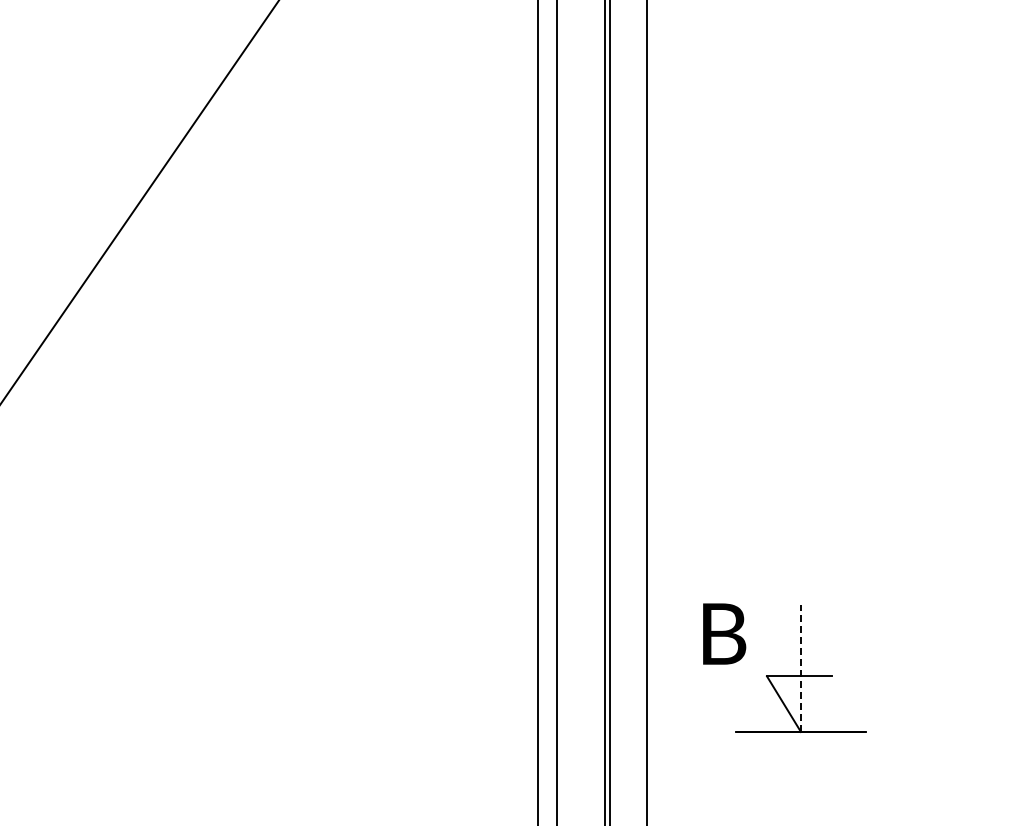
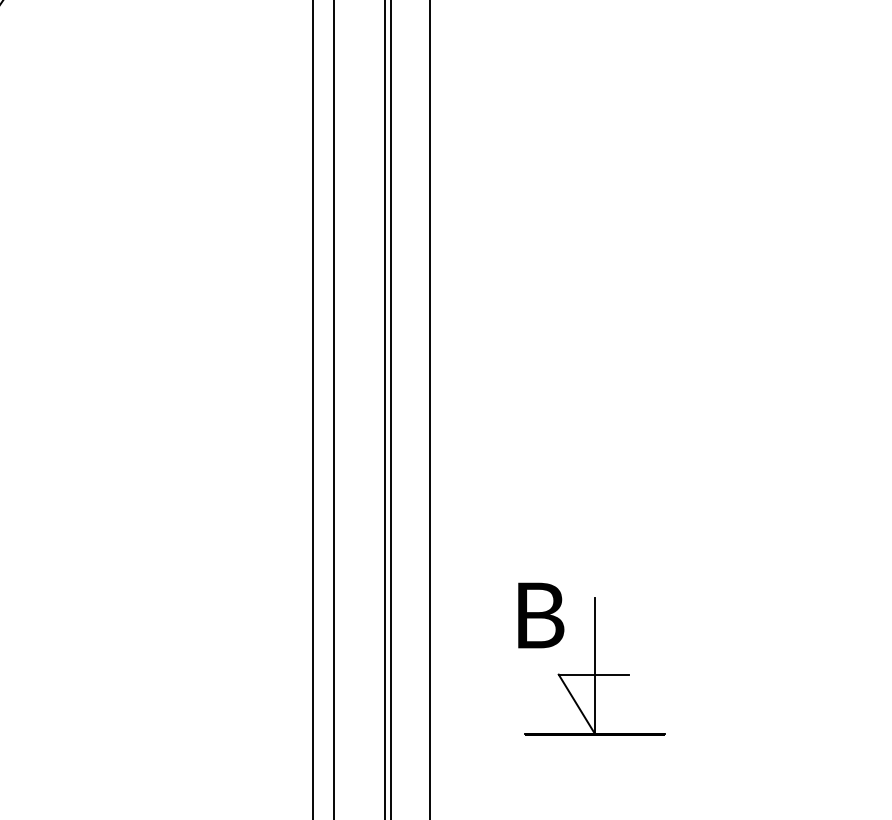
text: (724, 633) -> (541, 614), moved
line: (800, 668) -> (594, 666), dashed -> solid

